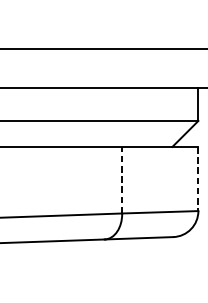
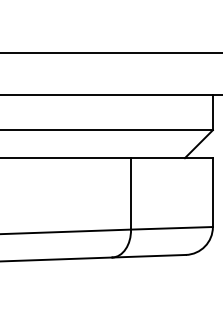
line: (122, 179) -> (131, 193), dashed -> solid
line: (198, 179) -> (212, 193), dashed -> solid

